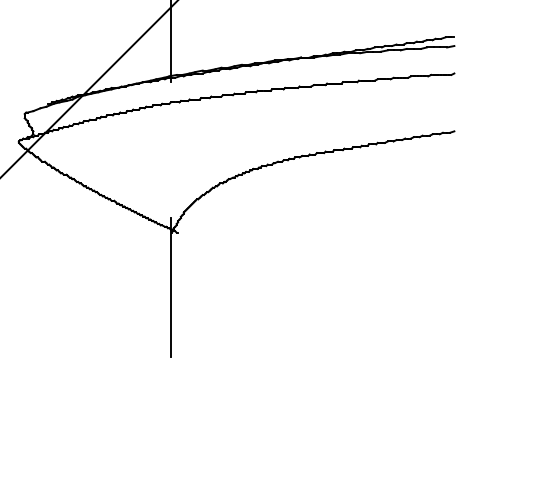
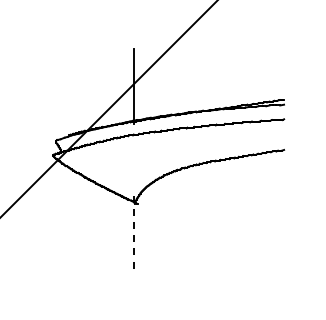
line: (170, 287) -> (133, 232), solid -> dashed

